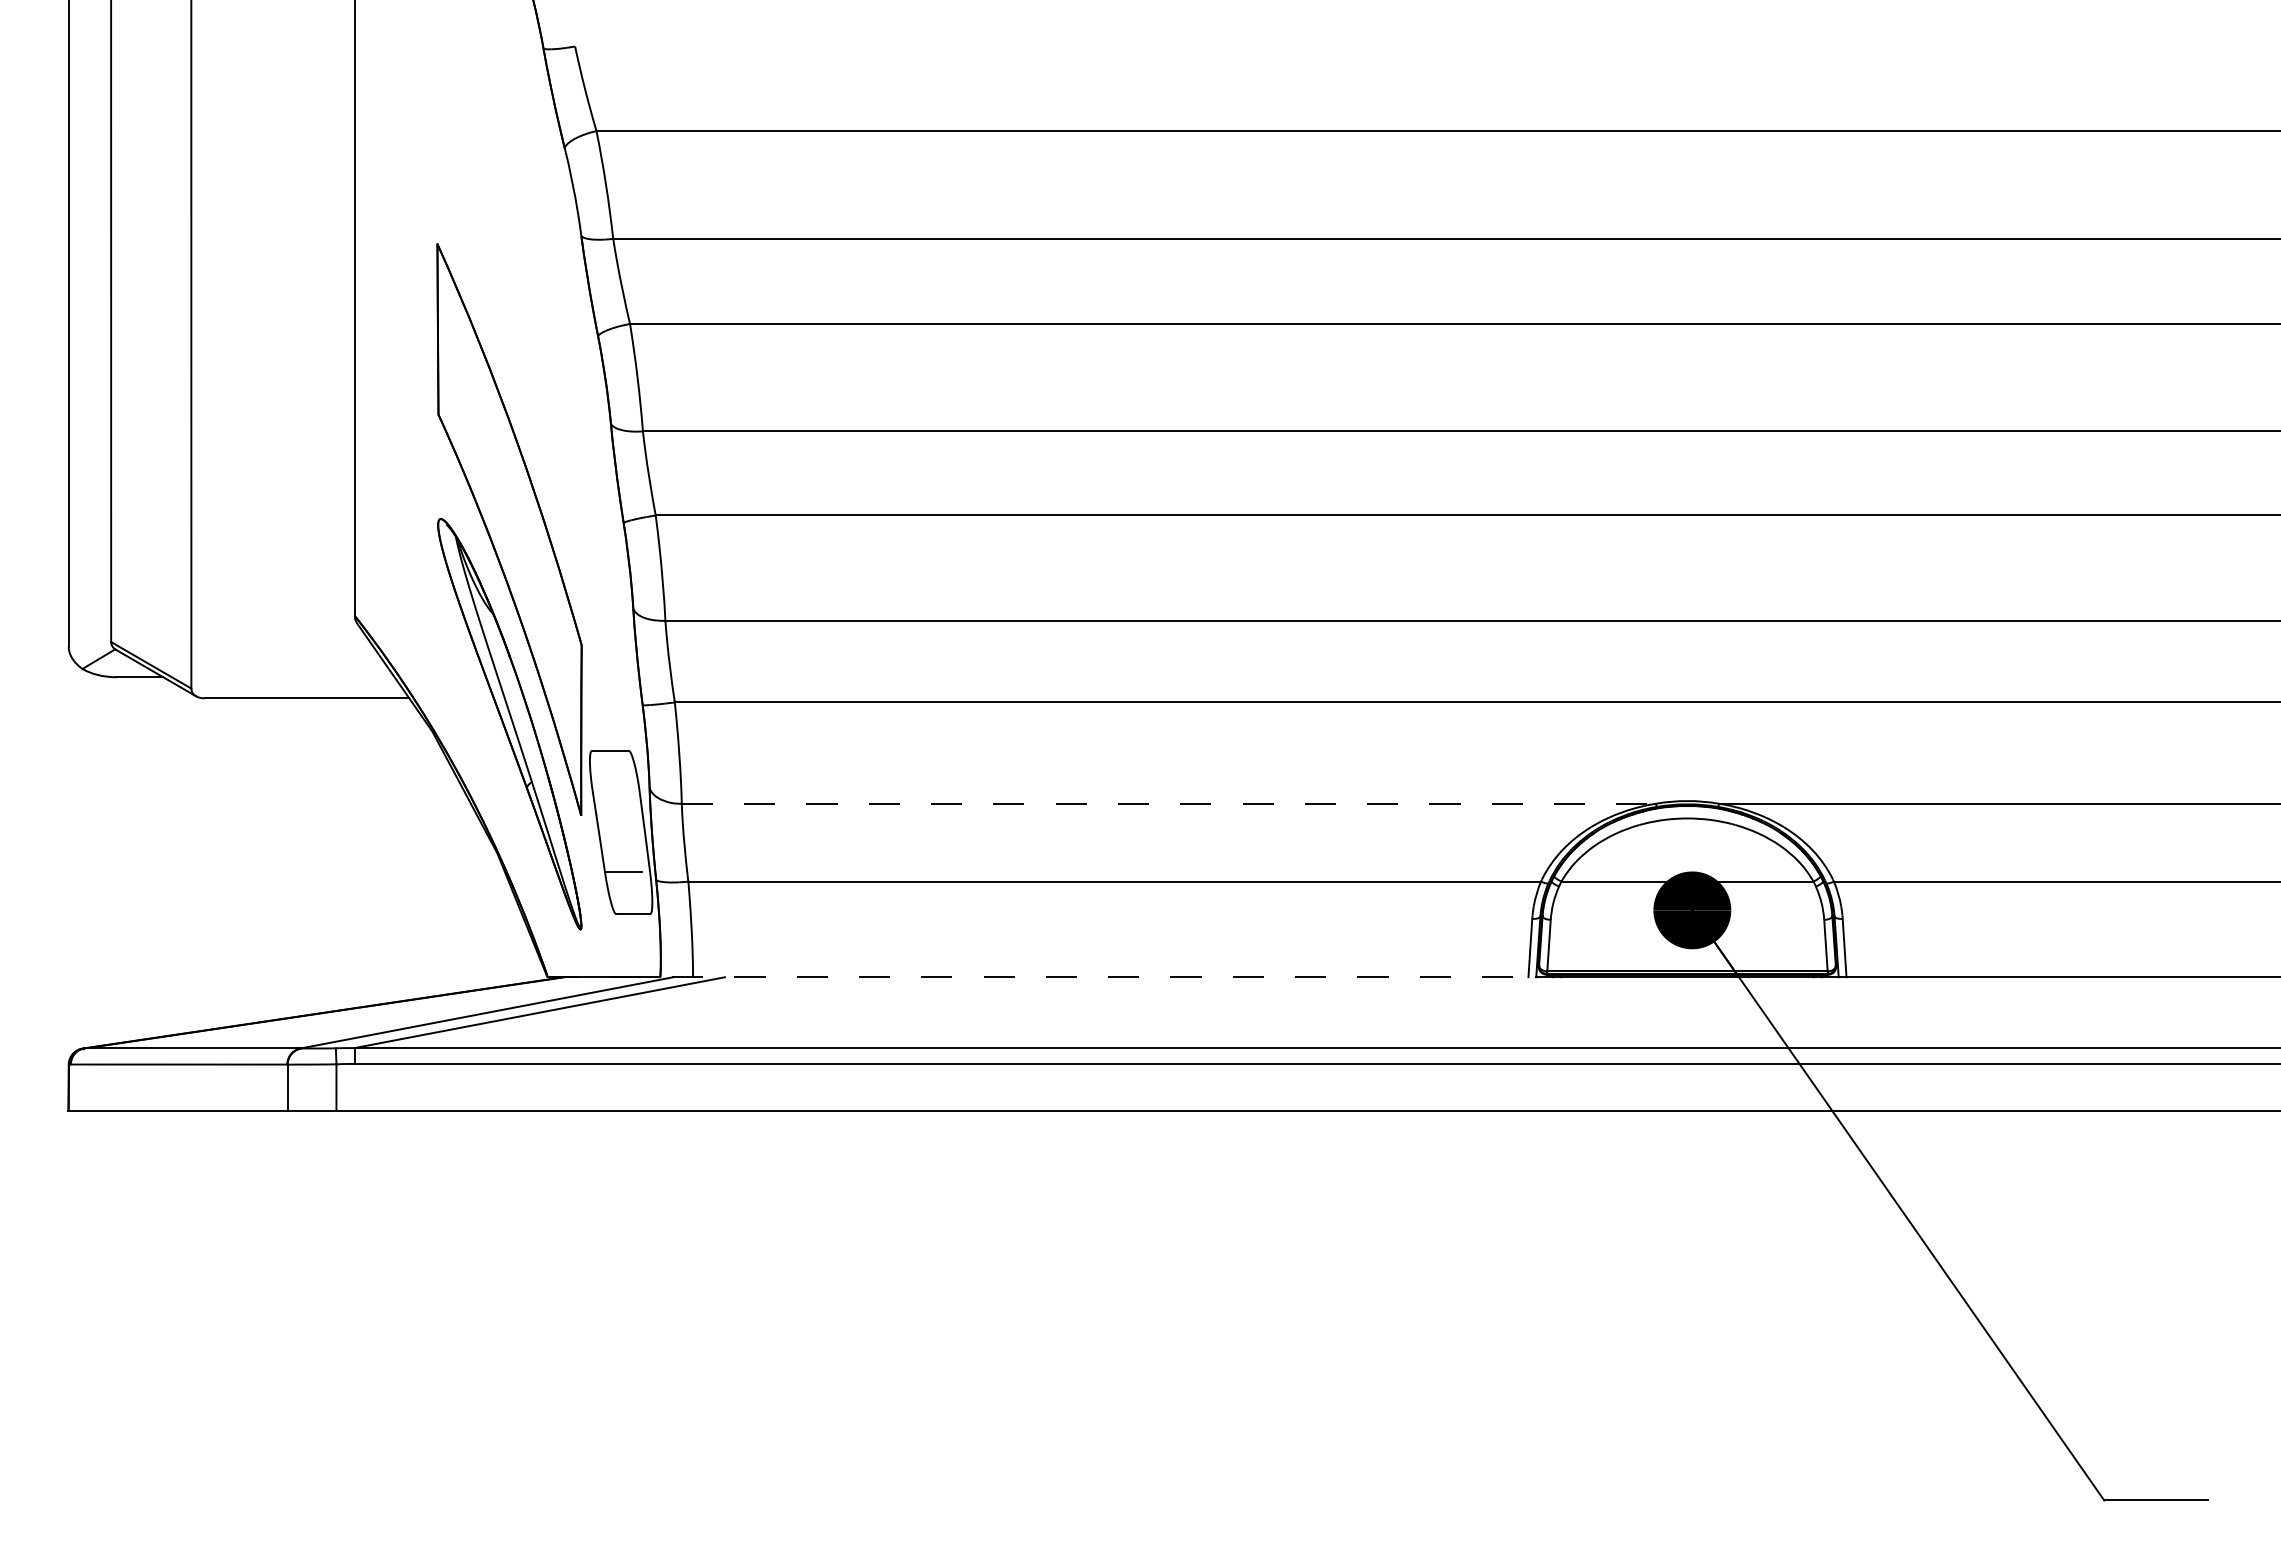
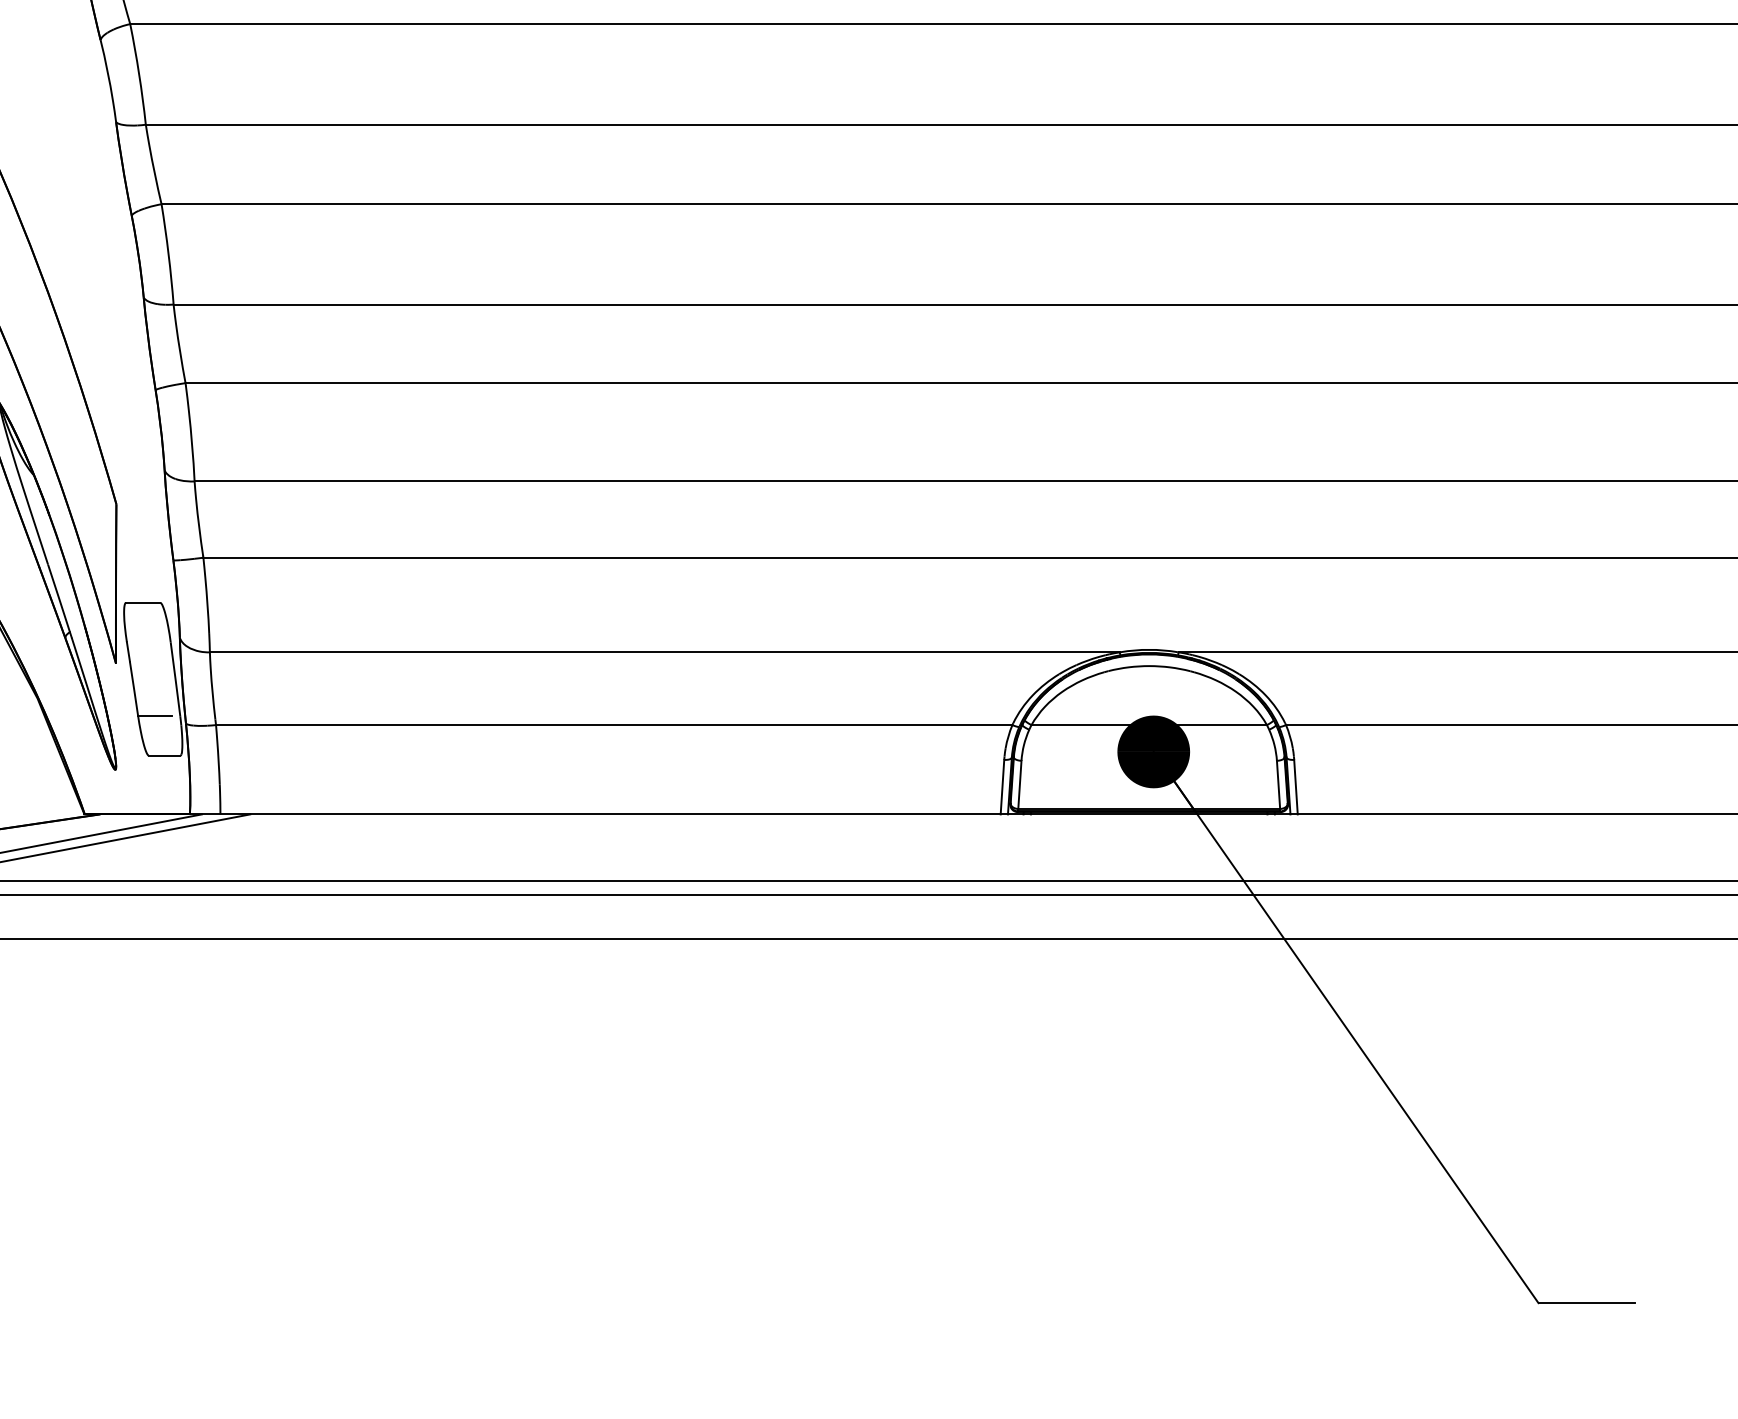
line: (1169, 803) -> (665, 652), dashed -> solid
line: (1042, 977) -> (546, 814), dashed -> solid

